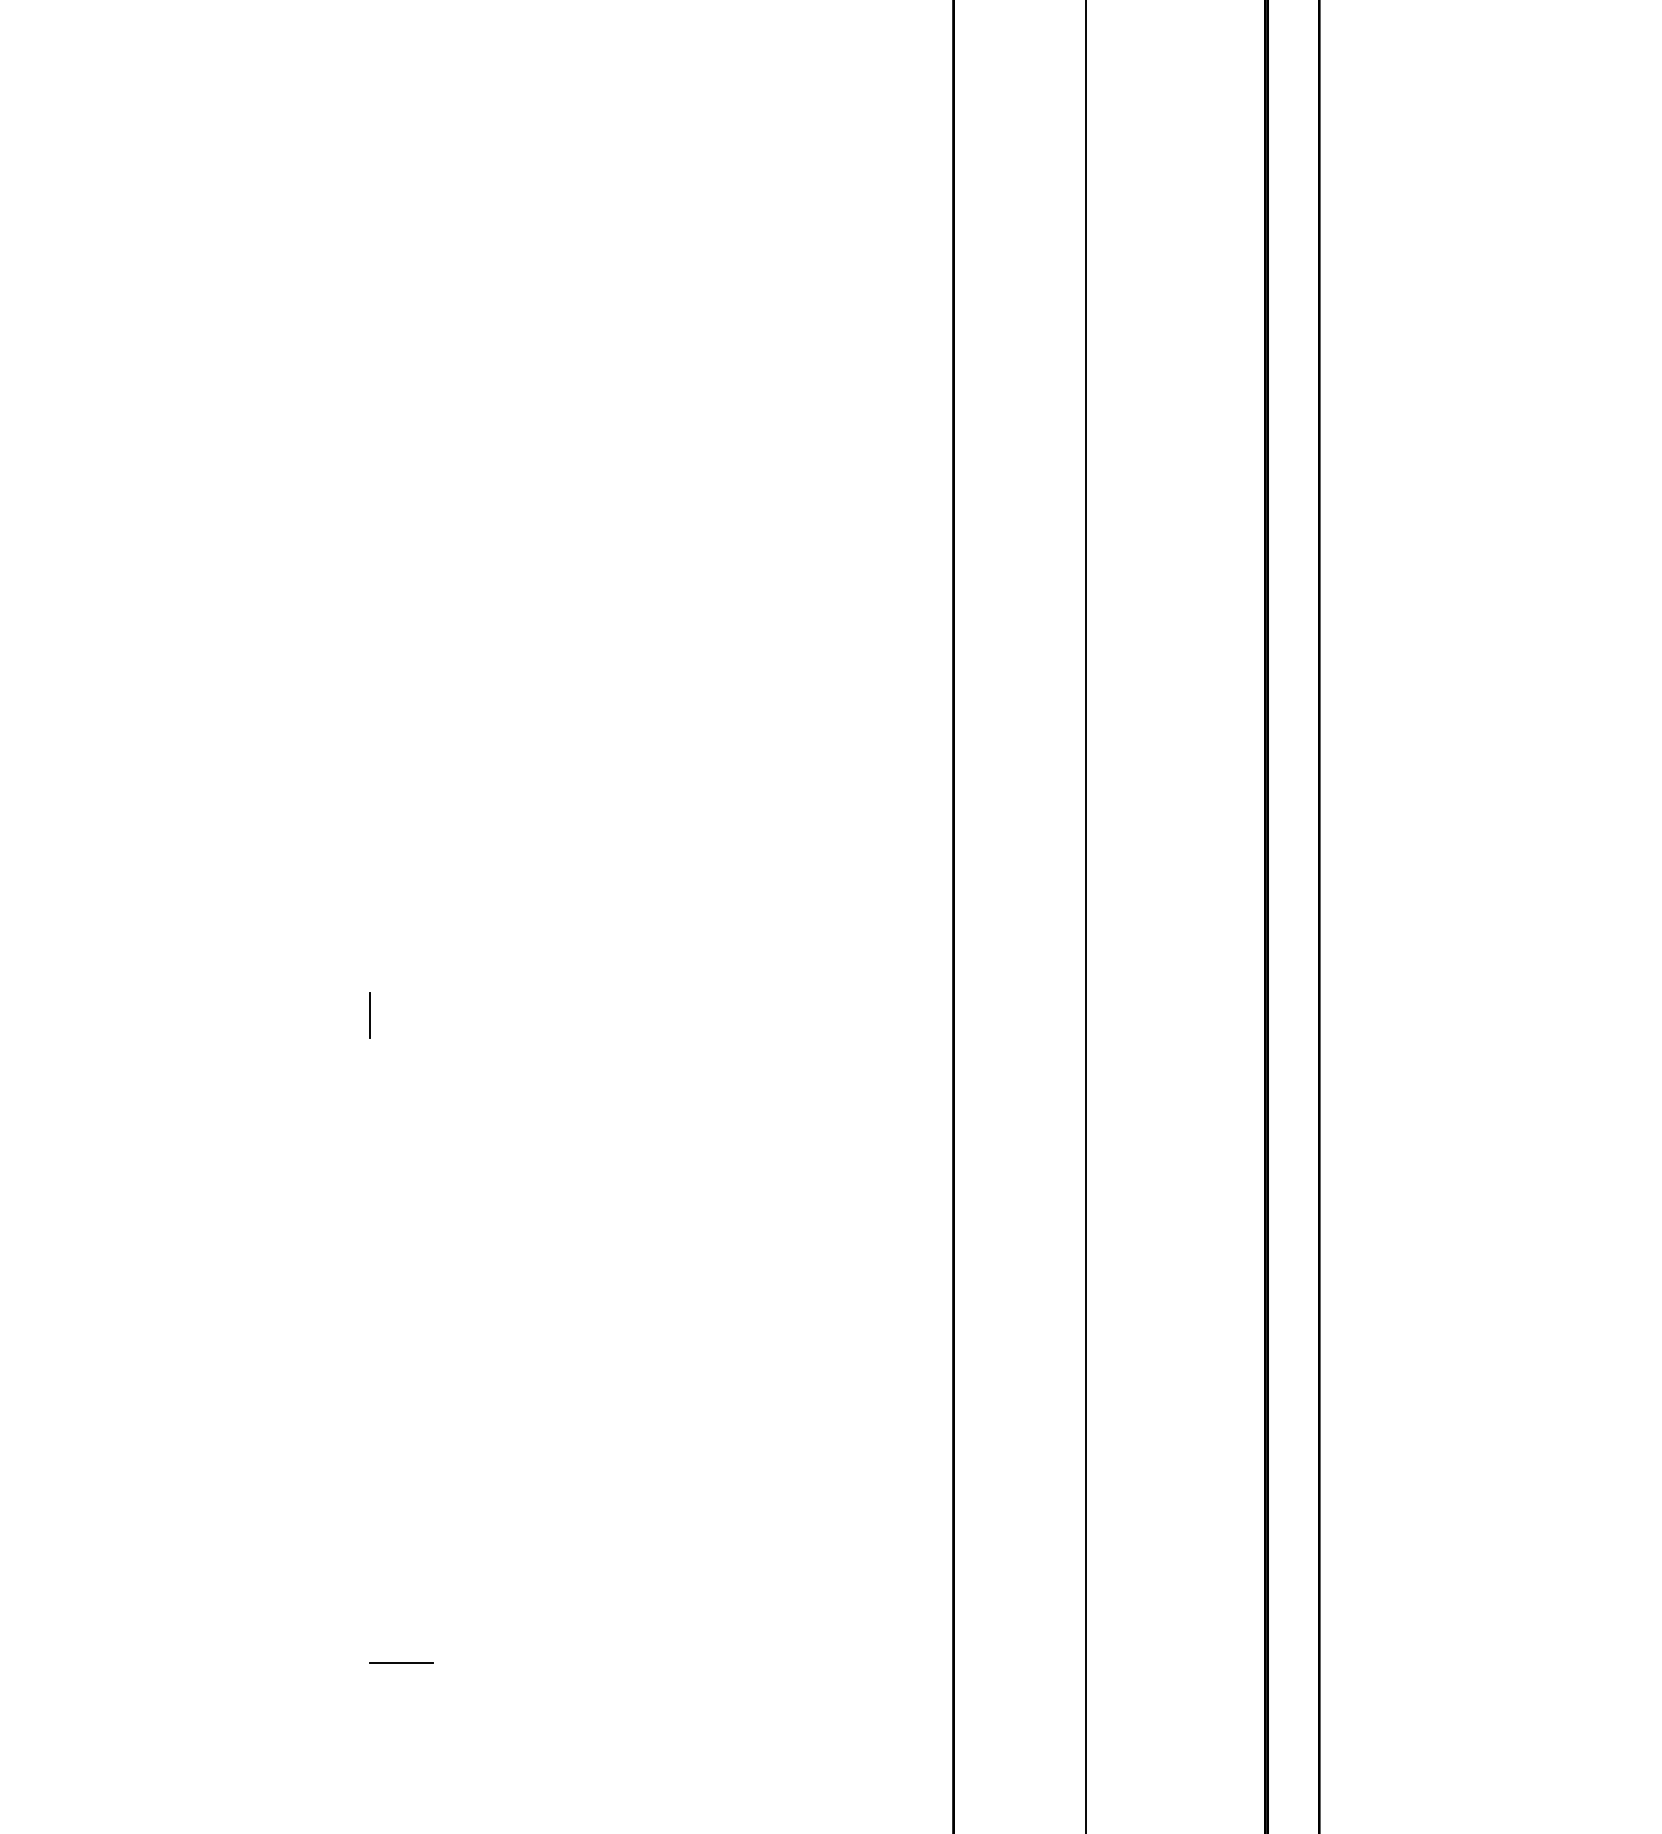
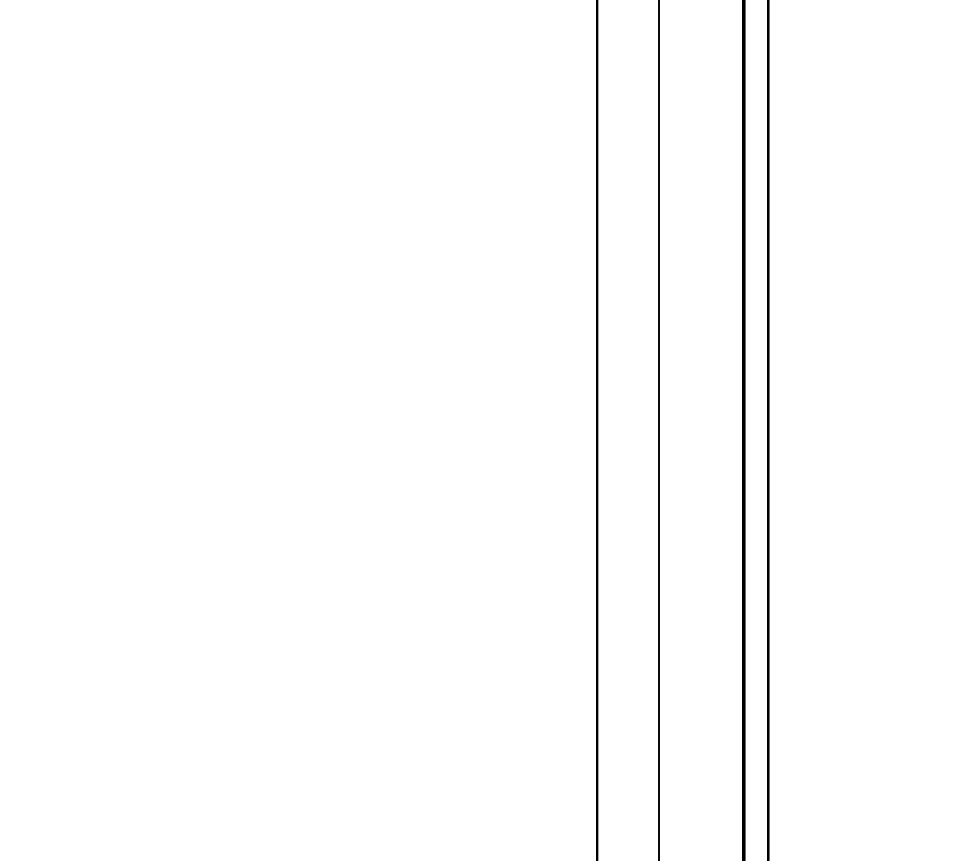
line: (368, 1015) -> (323, 459), removed
line: (400, 1663) -> (338, 762), removed

